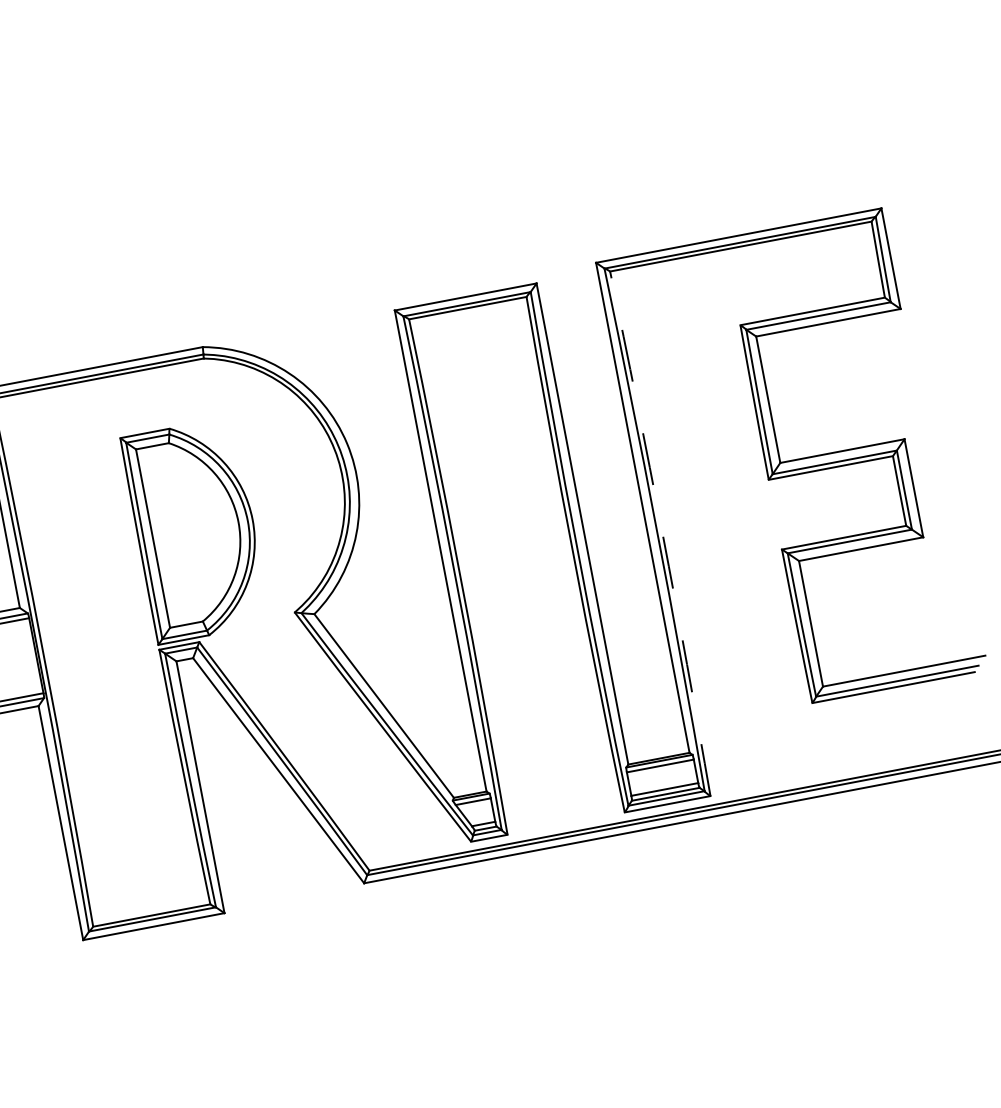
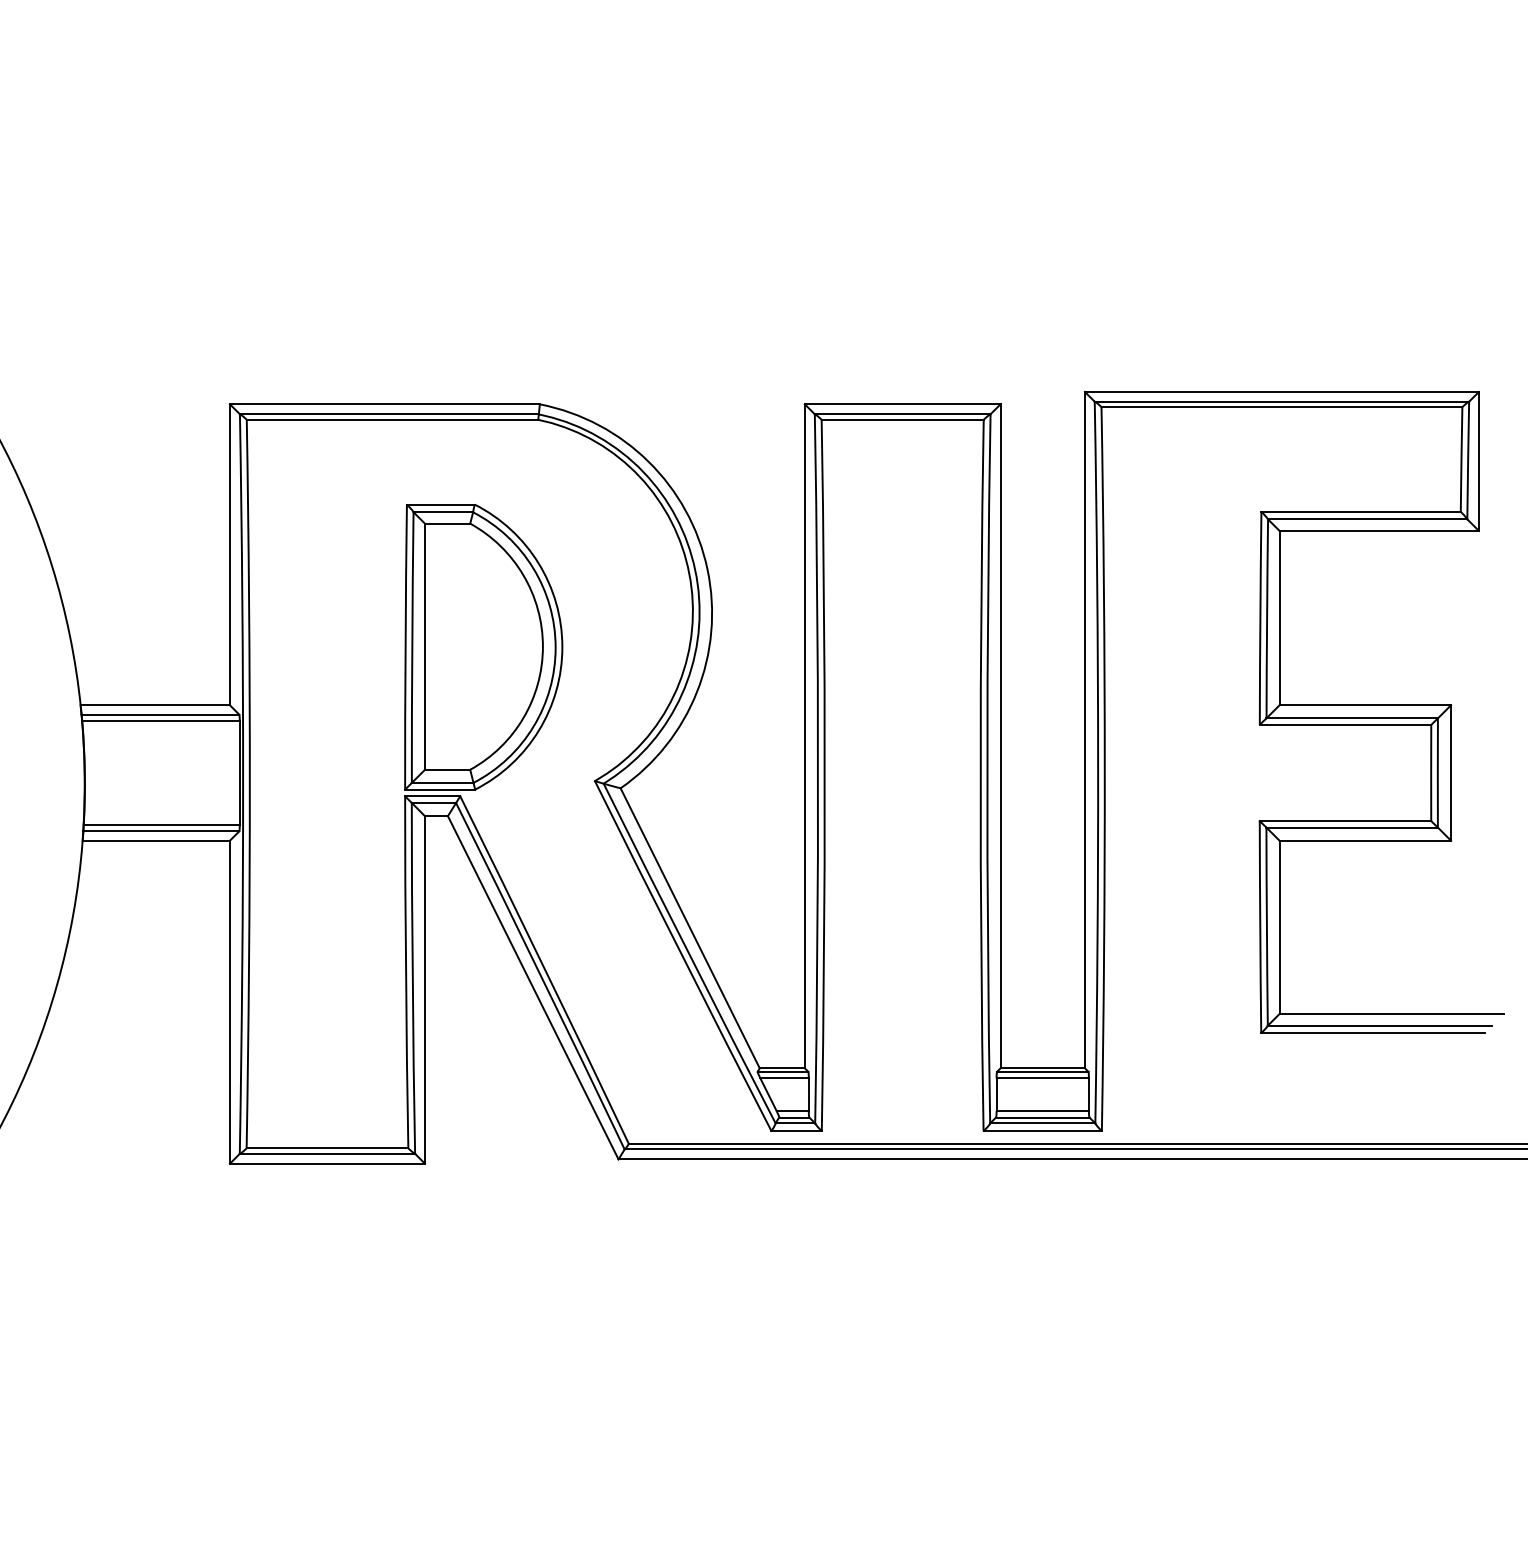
arc: (662, 533) -> (1104, 769), dashed -> solid

